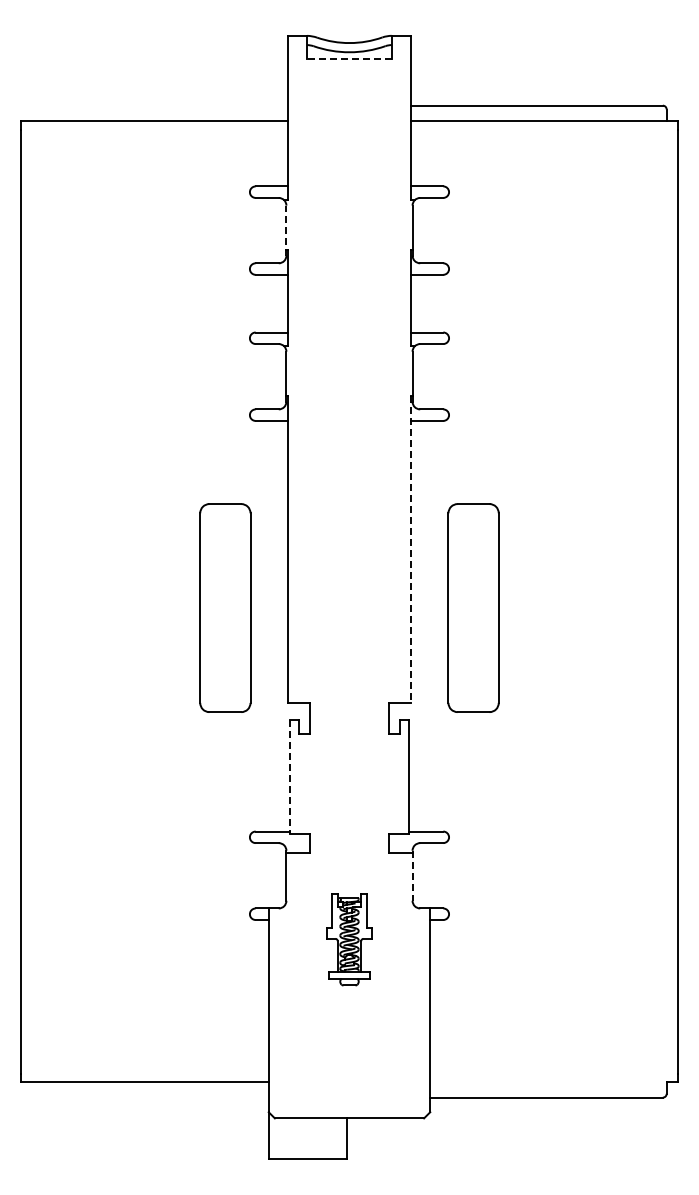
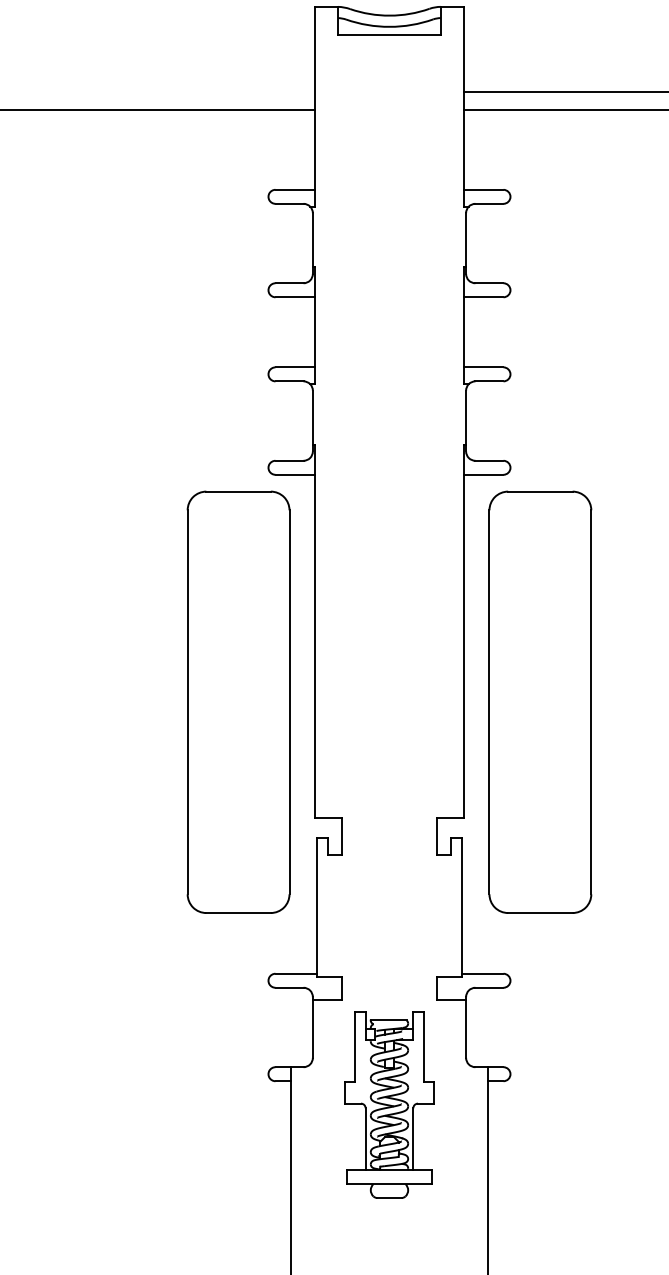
line: (349, 58) -> (389, 34), dashed -> solid
line: (286, 230) -> (312, 243), dashed -> solid
line: (411, 550) -> (464, 632), dashed -> solid
part: (225, 607) -> (238, 701), size x1.67
part: (473, 607) -> (540, 701), size x1.67
line: (289, 776) -> (316, 906), dashed -> solid
line: (412, 875) -> (466, 1027), dashed -> solid
part: (349, 939) -> (389, 1104), size x1.67

